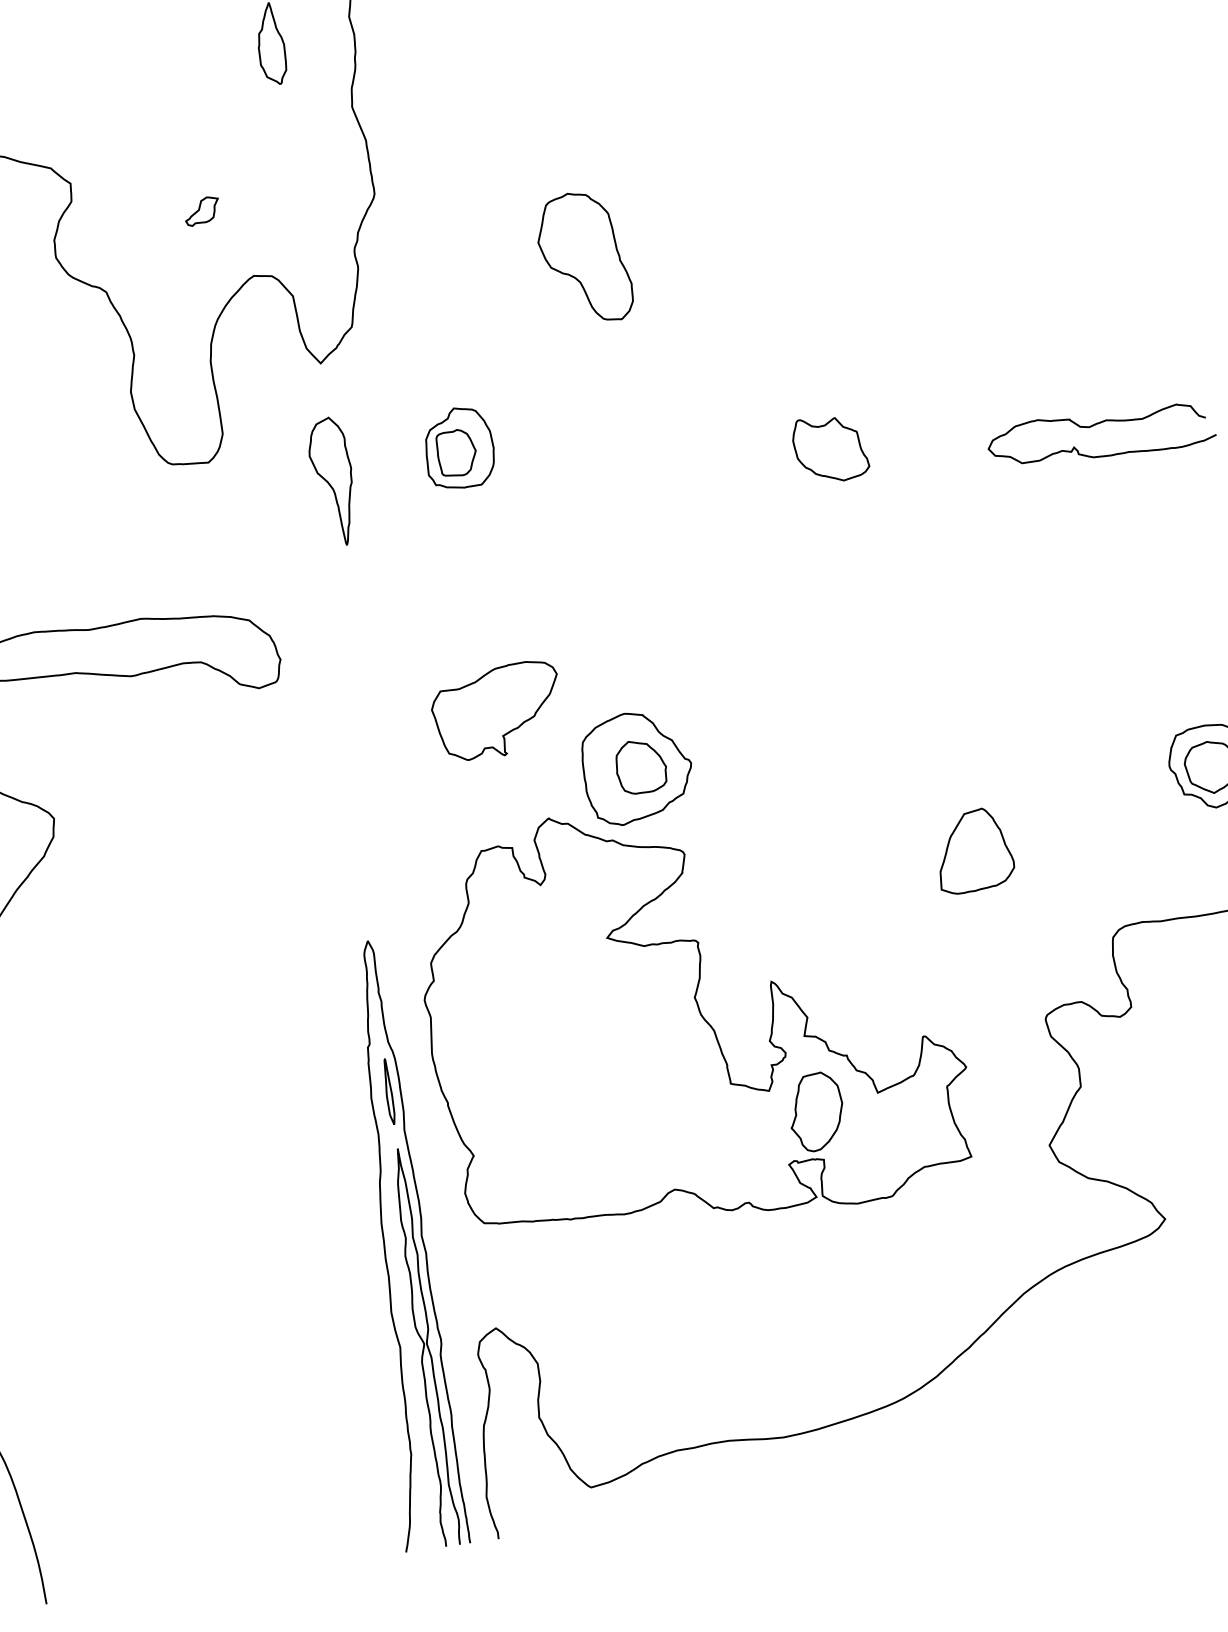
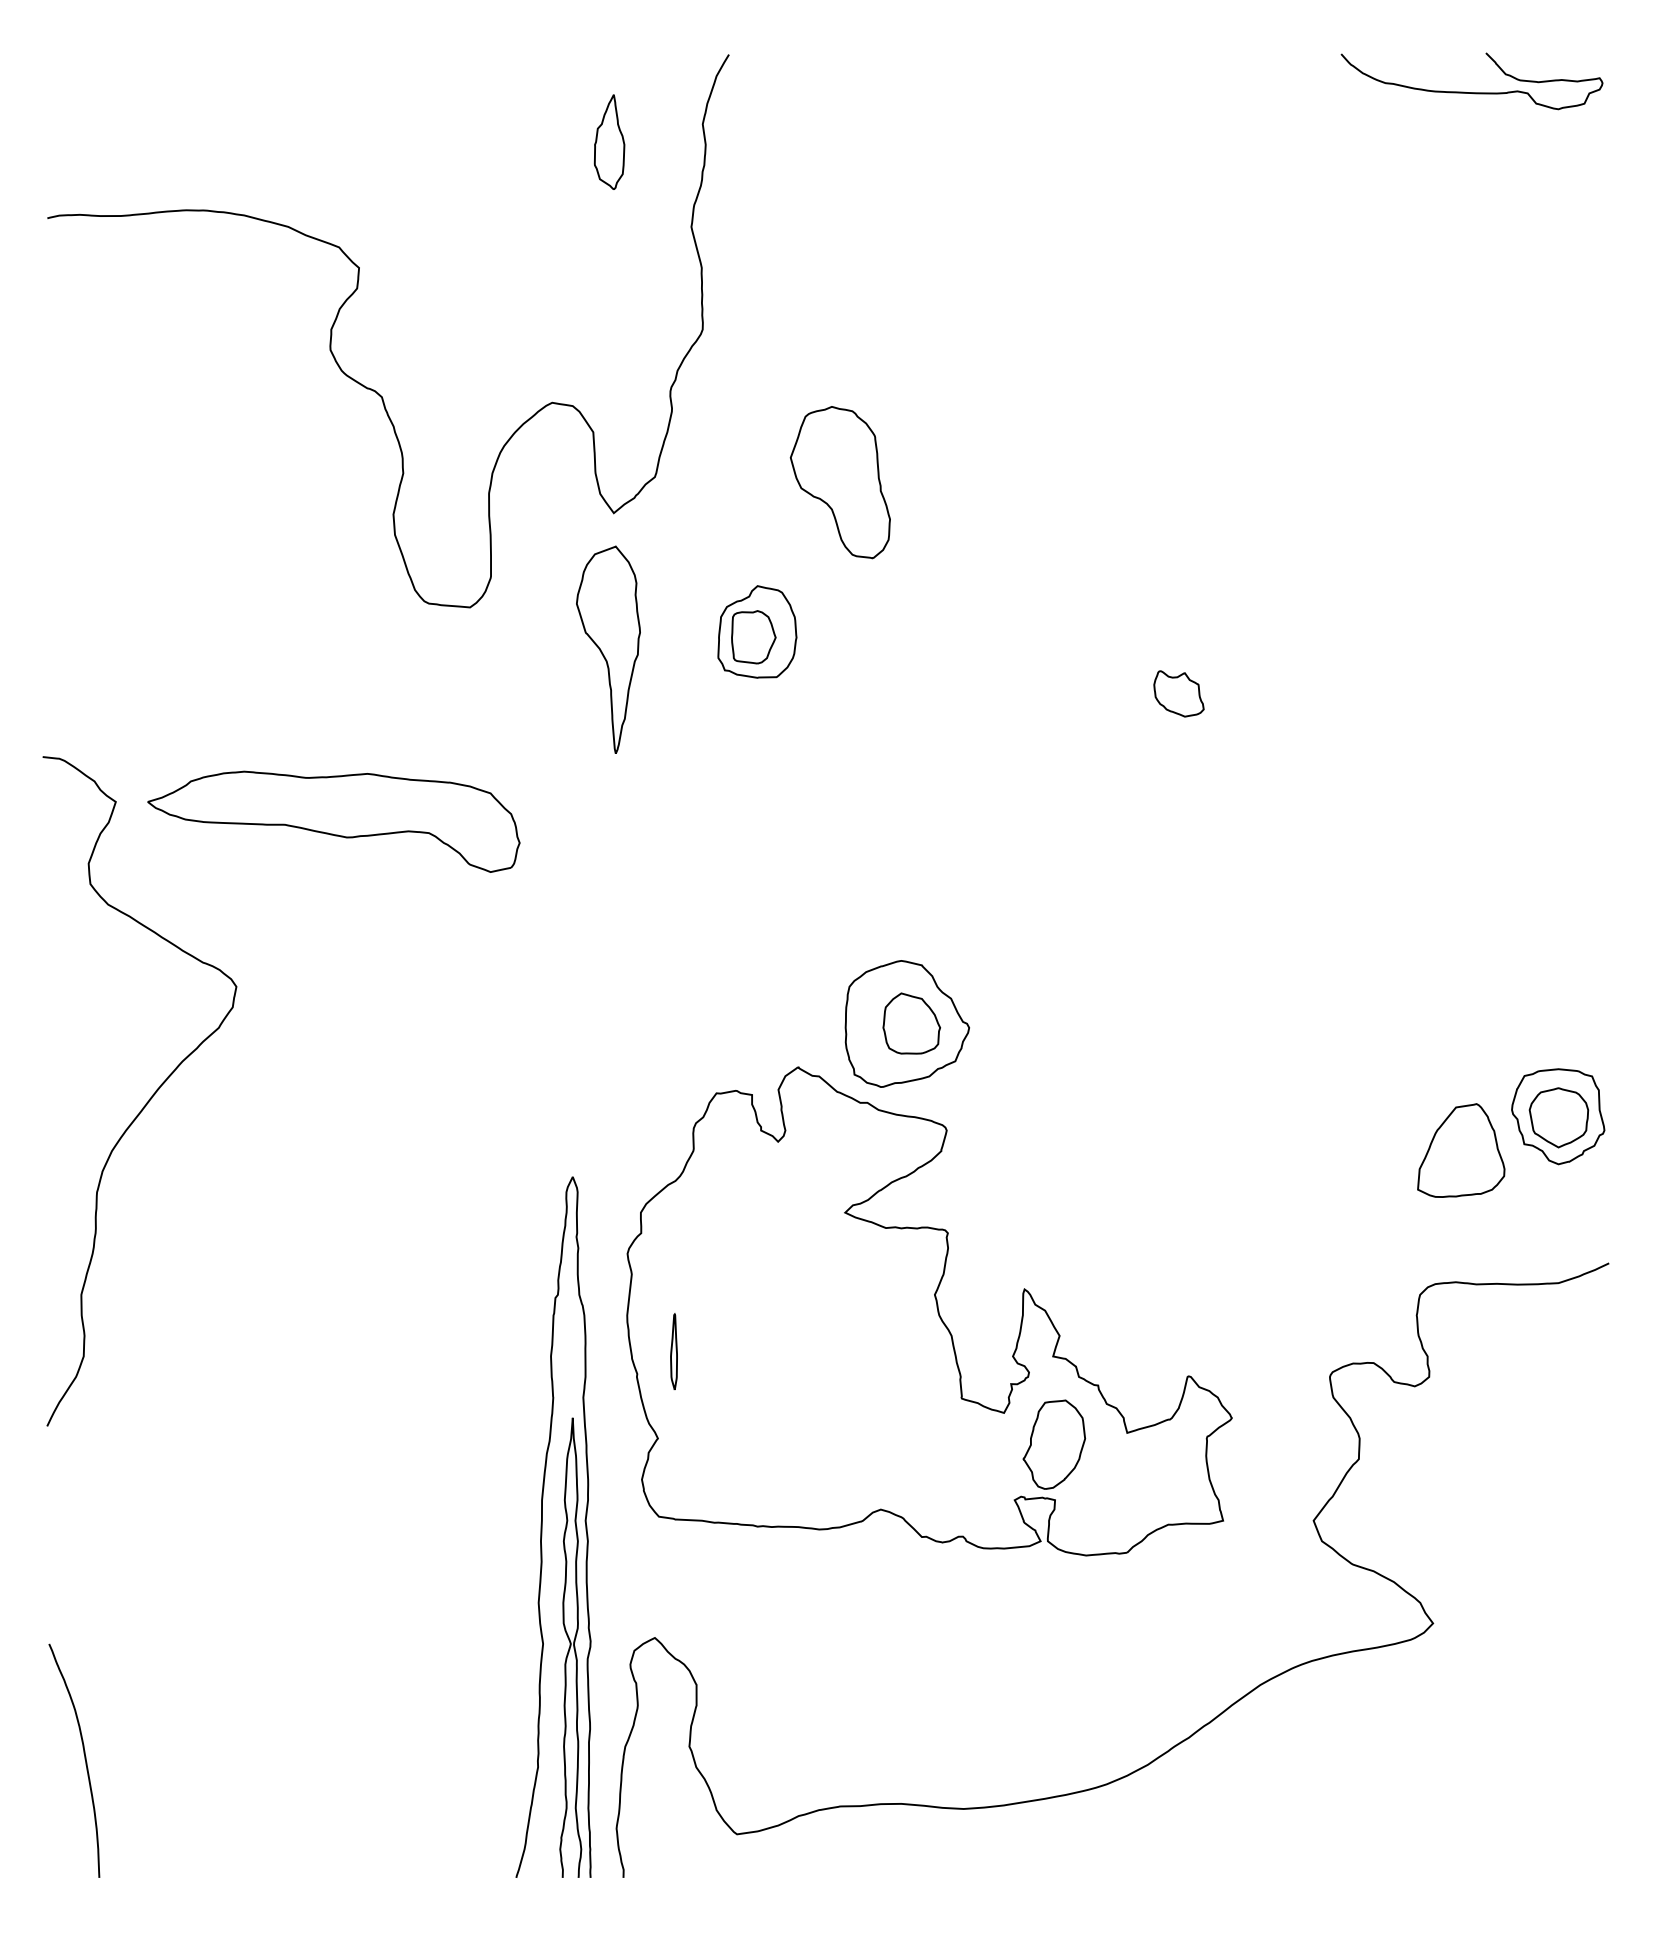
part: (202, 210) -> (504, 320), removed
part: (583, 258) -> (839, 482), moved
curve: (1099, 424) -> (1488, 709), removed
part: (830, 448) -> (1178, 693), size x0.6
part: (333, 481) -> (608, 649), size x1.4
part: (497, 711) -> (757, 937), removed
part: (974, 850) -> (1461, 1150), moved
part: (388, 1091) -> (673, 1351), moved

